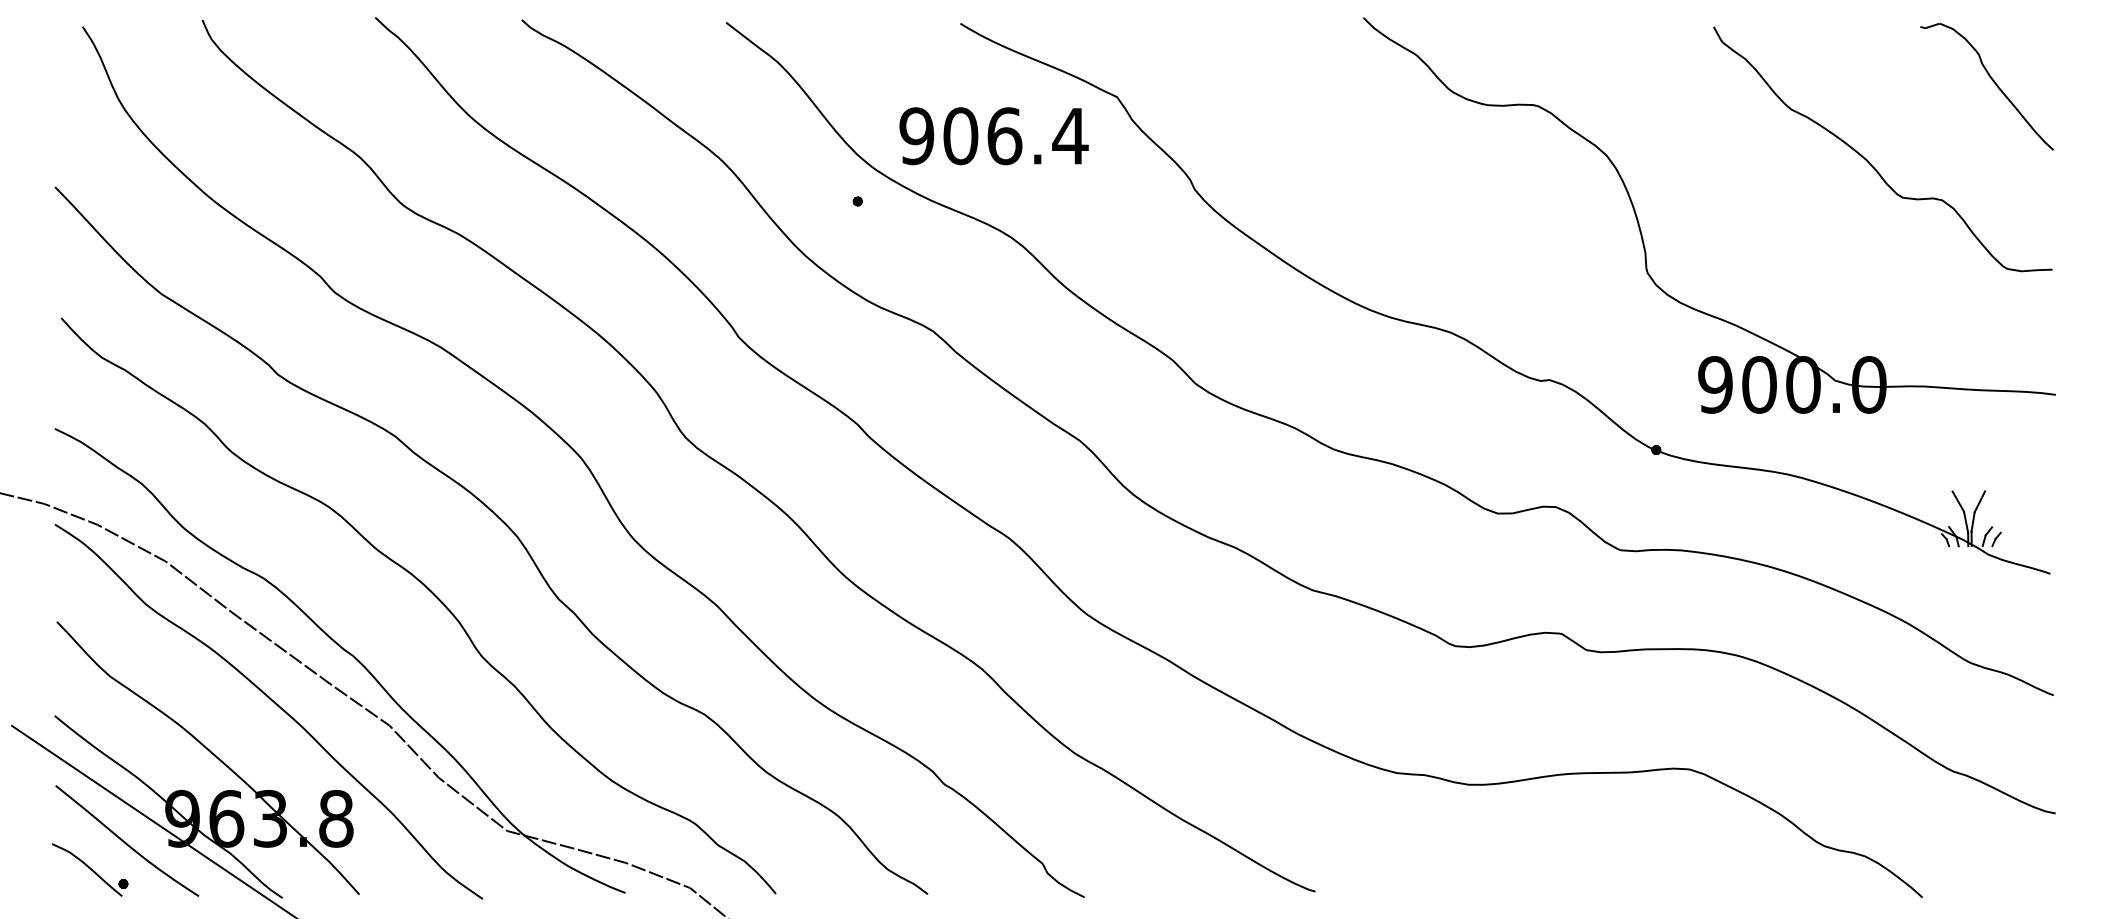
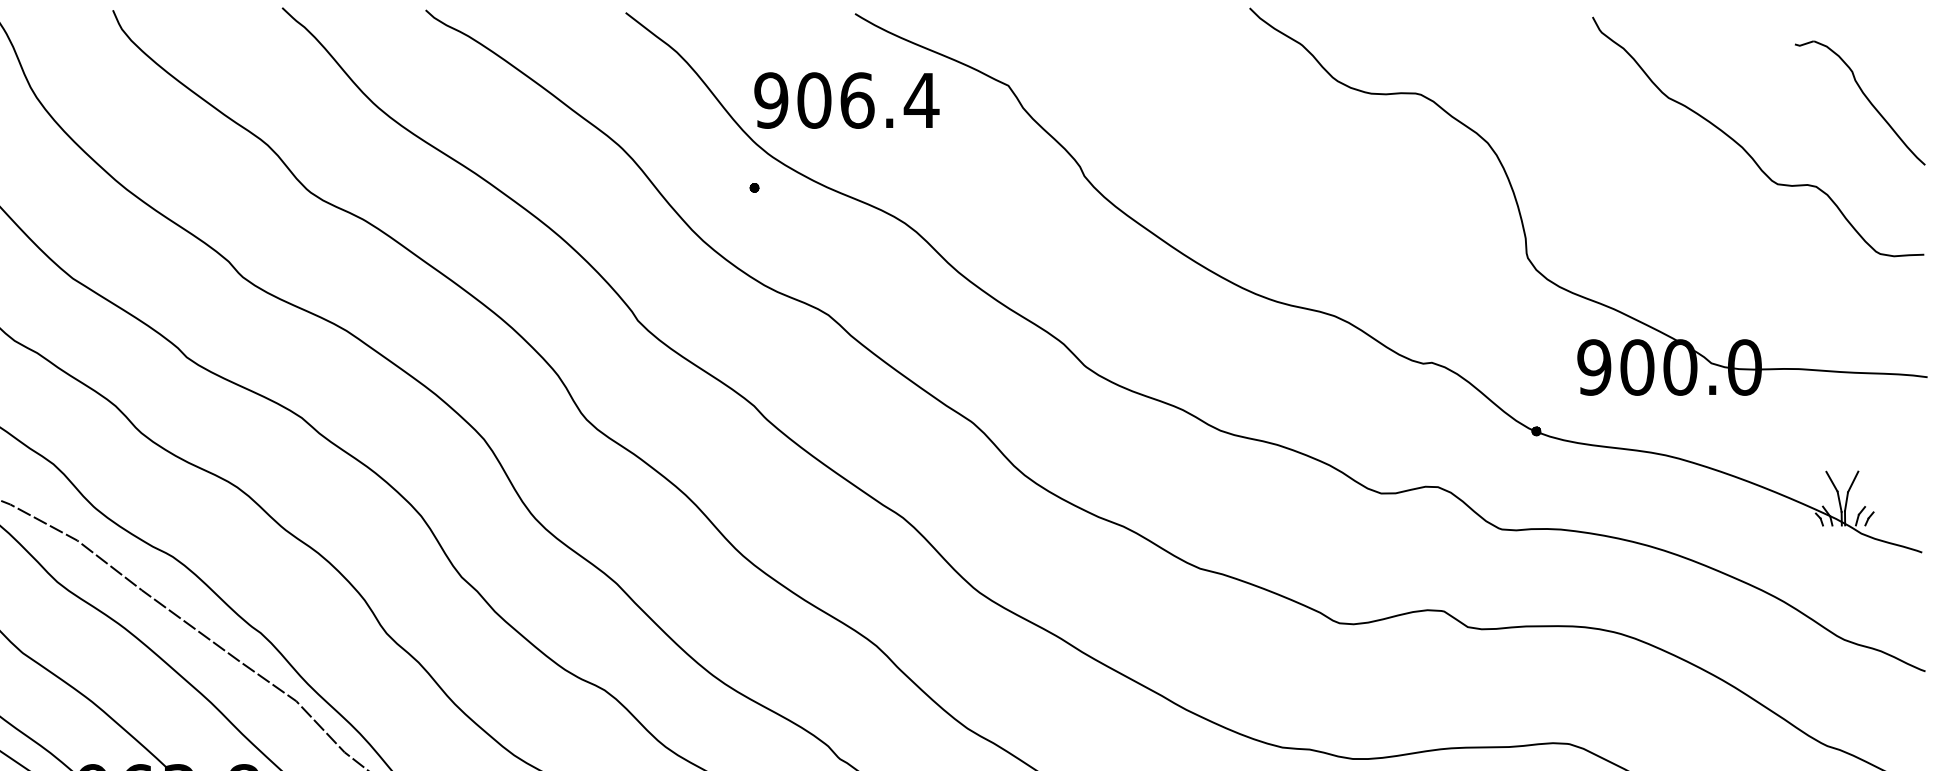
part: (1992, 81) -> (1865, 97), moved
text: (993, 136) -> (846, 100), moved

